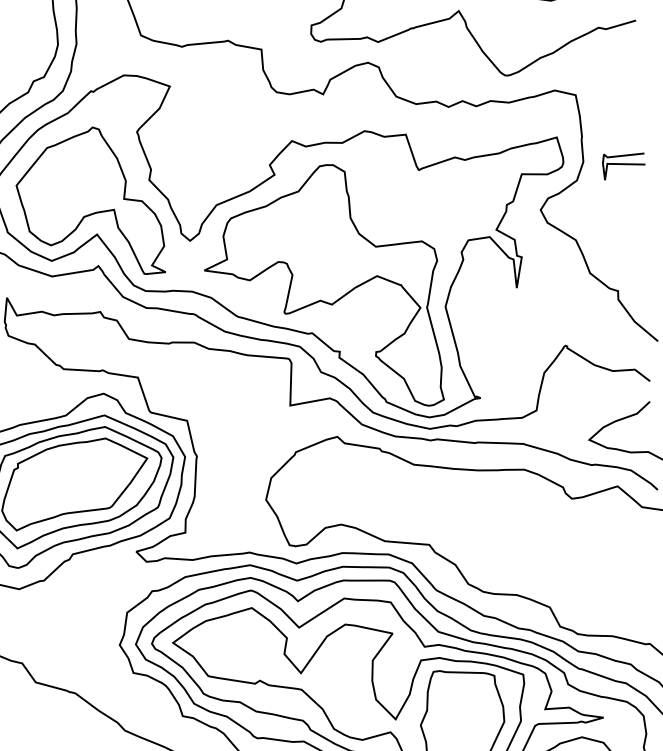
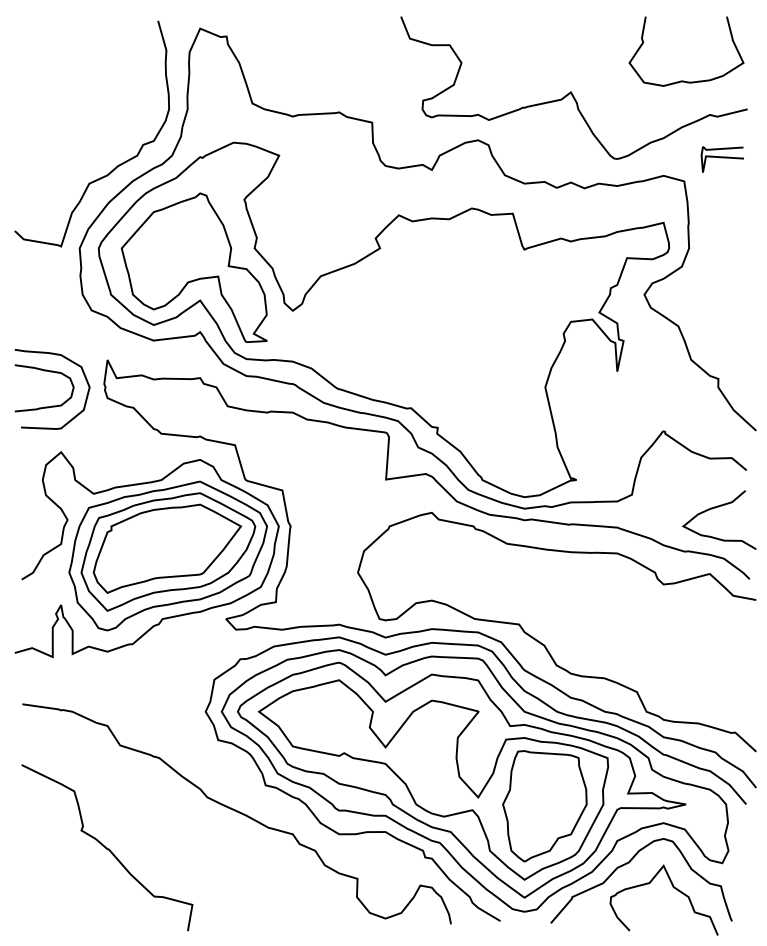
curve: (622, 165) -> (721, 158), moved
part: (321, 287) -> (422, 362), removed

